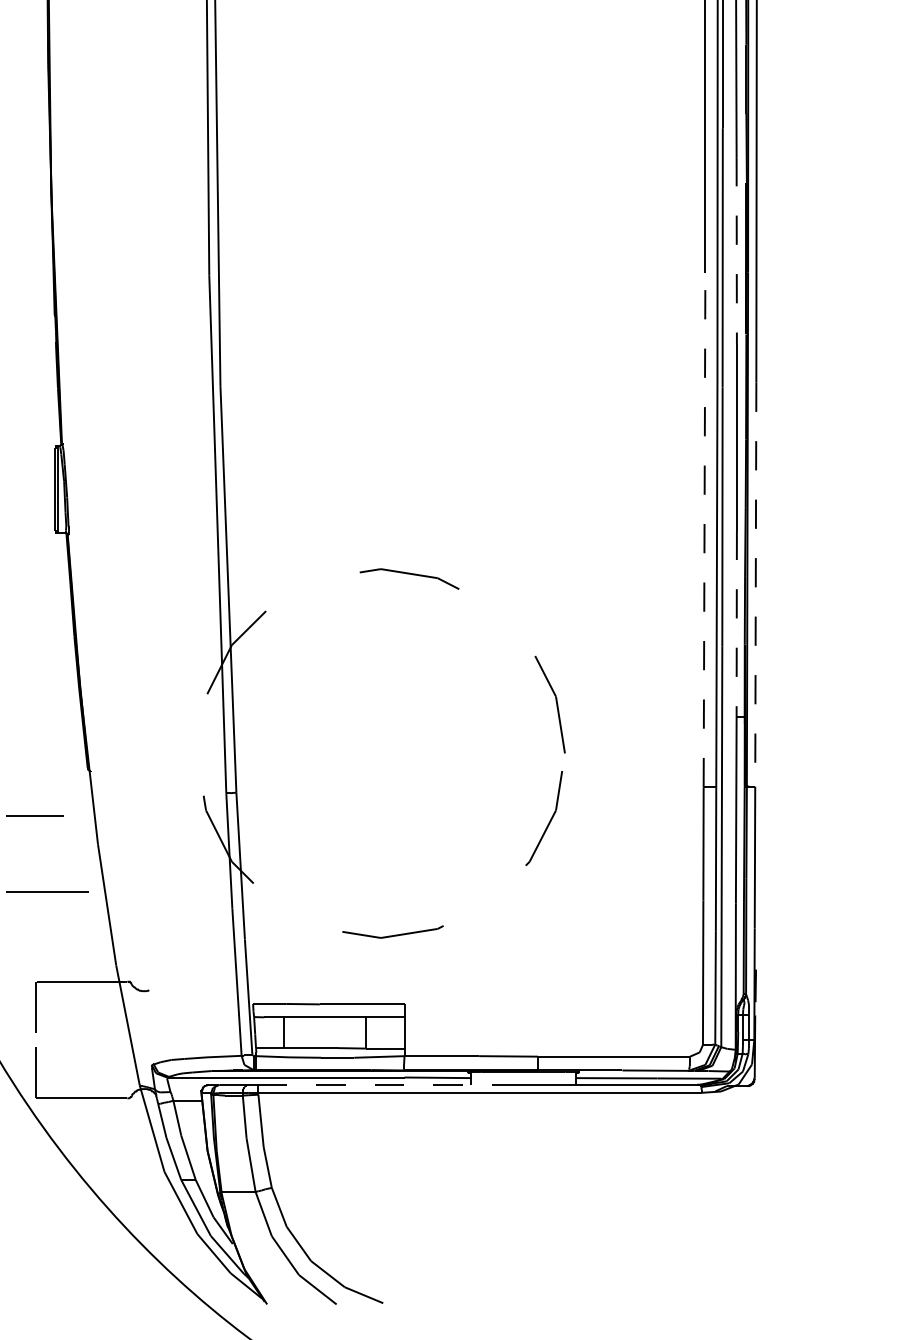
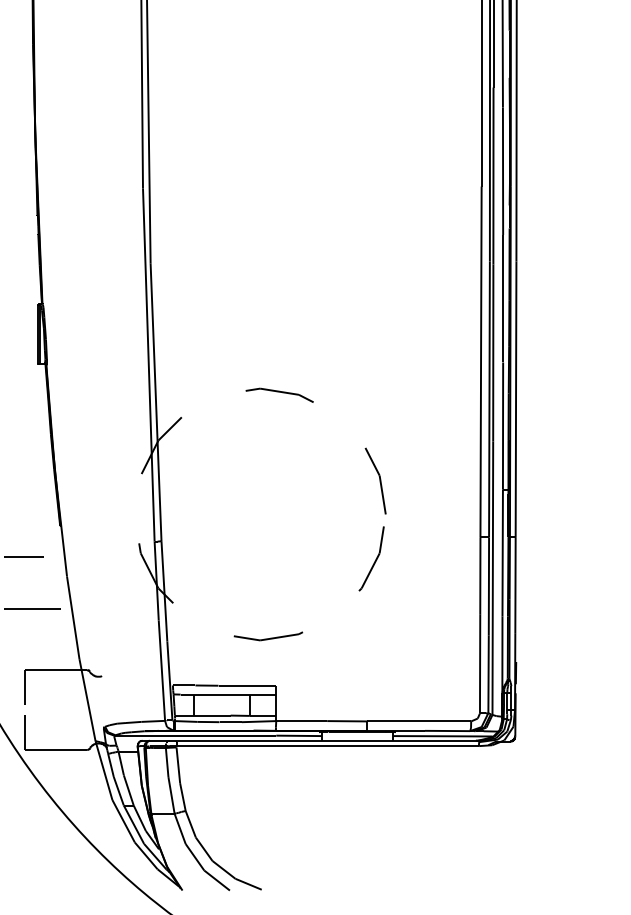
line: (737, 251) -> (503, 171), dashed -> solid
line: (705, 529) -> (481, 361), dashed -> solid
line: (756, 585) -> (516, 399), dashed -> solid
line: (737, 624) -> (503, 426), dashed -> solid
line: (381, 1084) -> (260, 740), dashed -> solid

